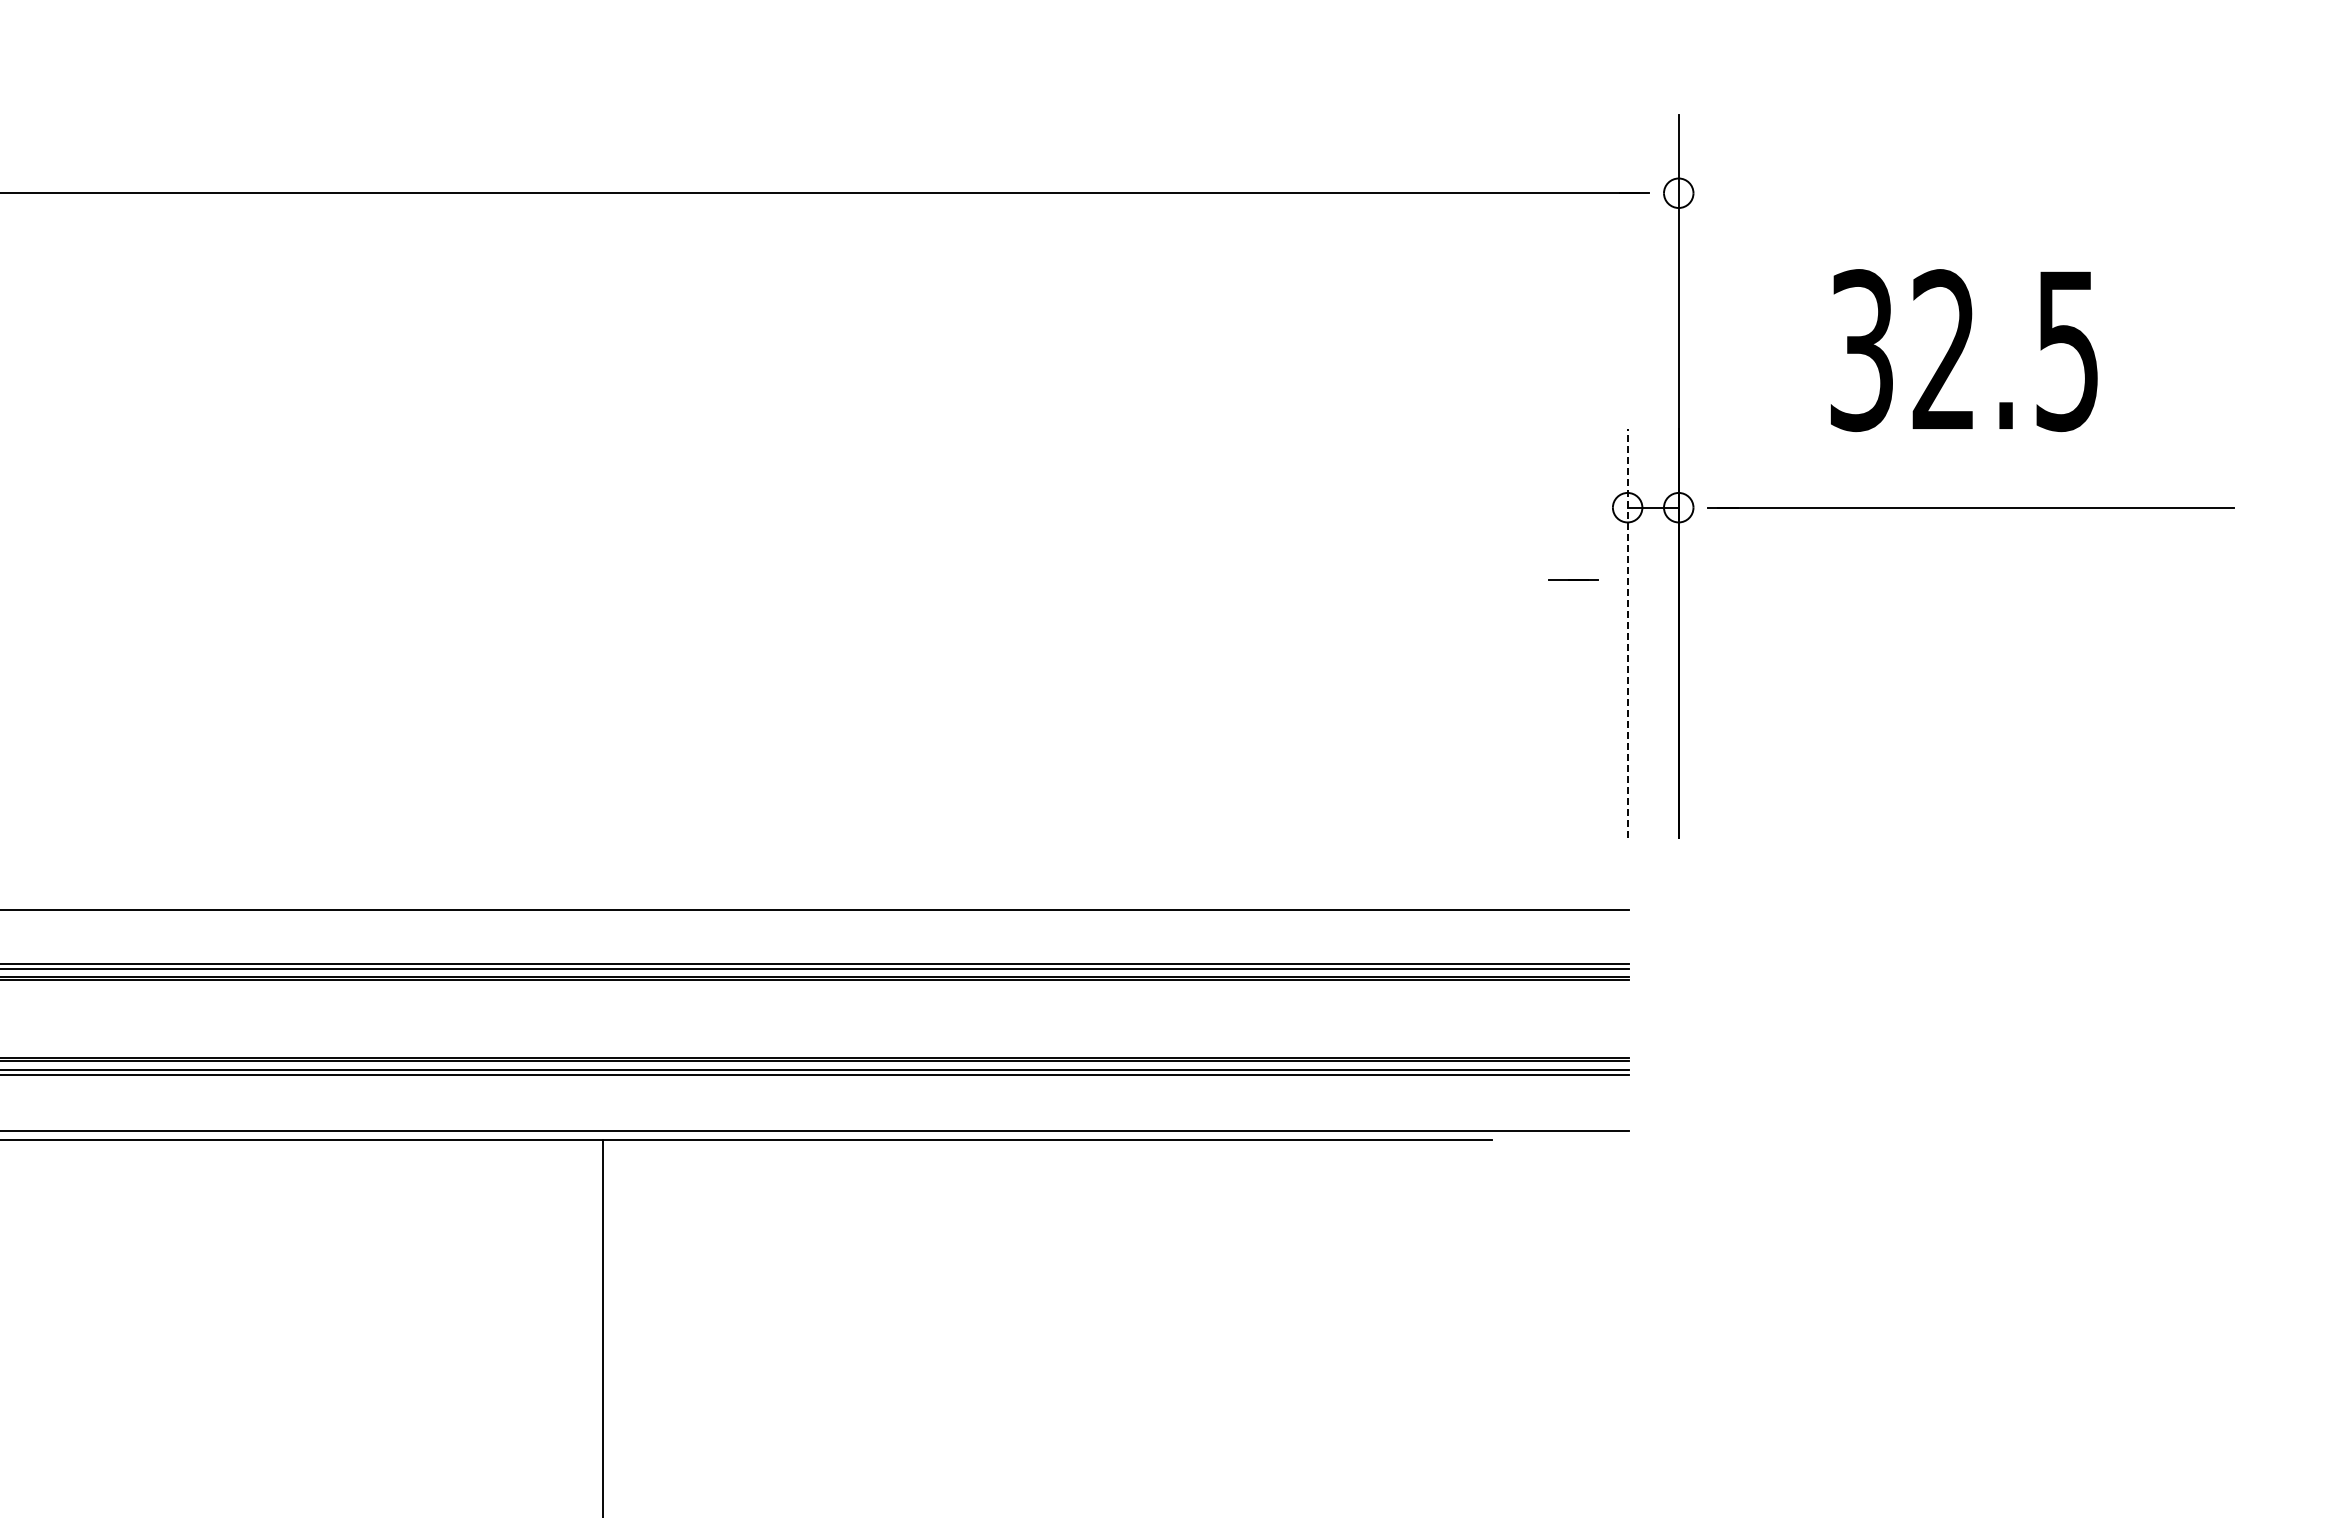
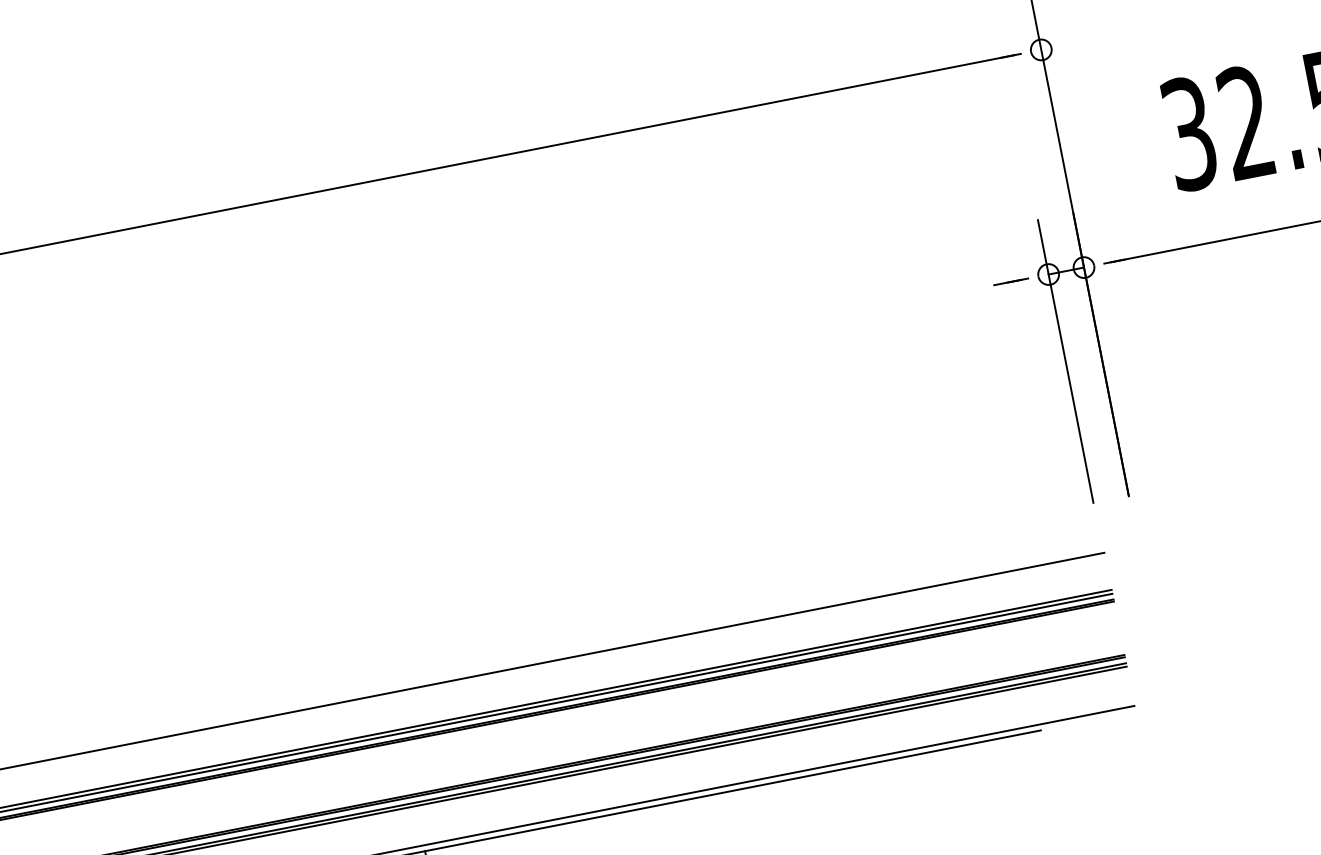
line: (1573, 579) -> (1011, 281), moved
line: (1627, 632) -> (1065, 360), dashed -> solid

